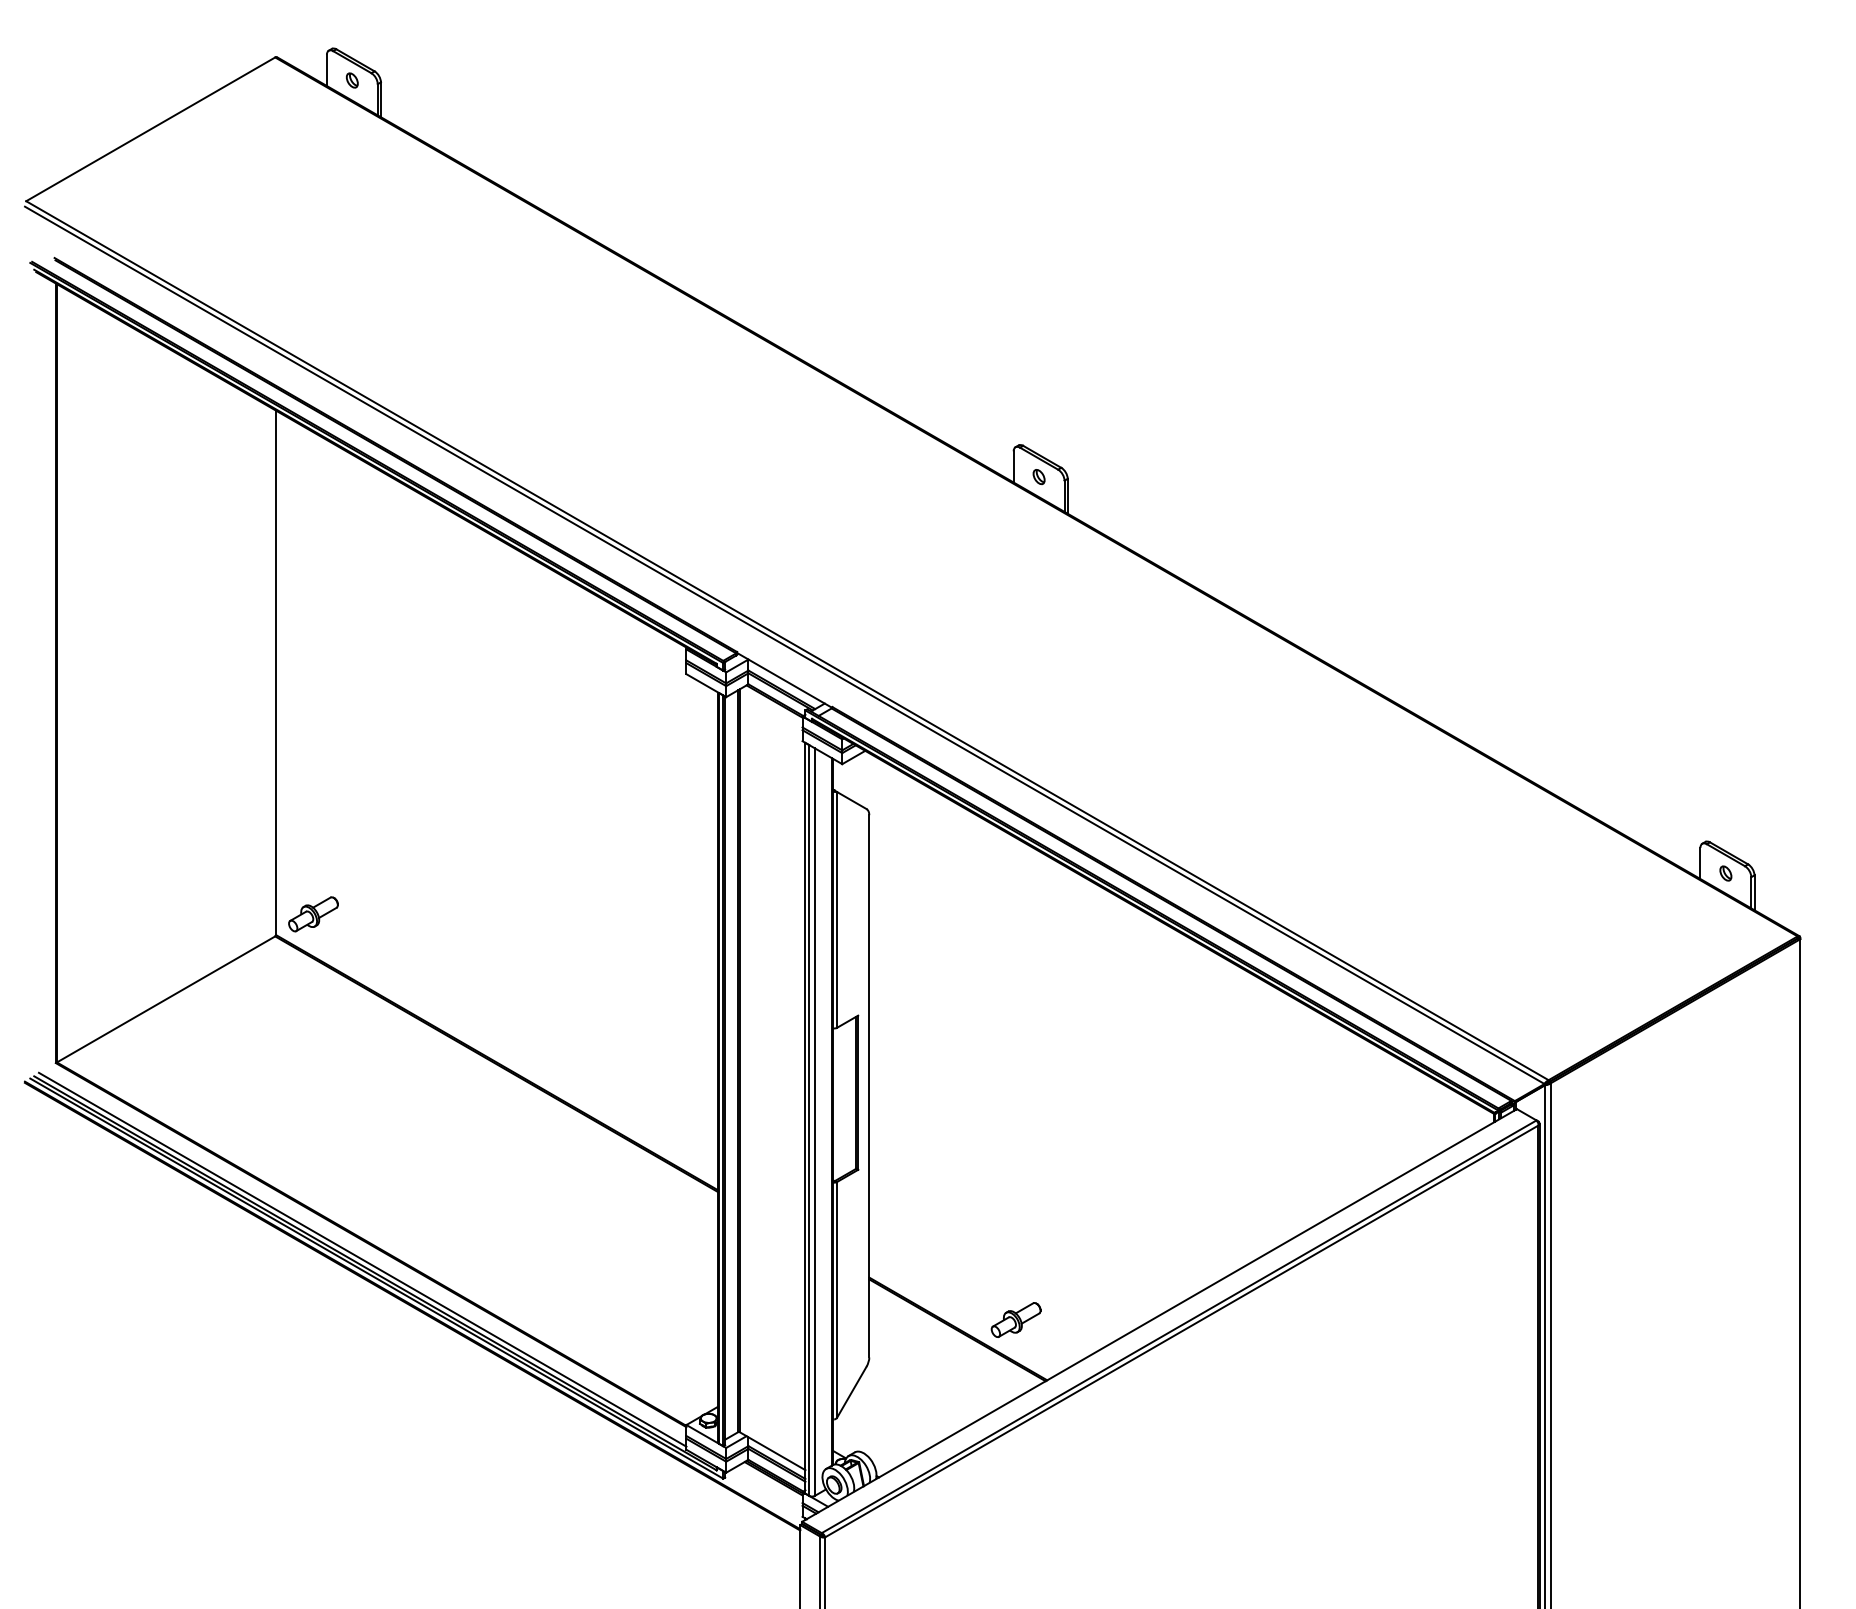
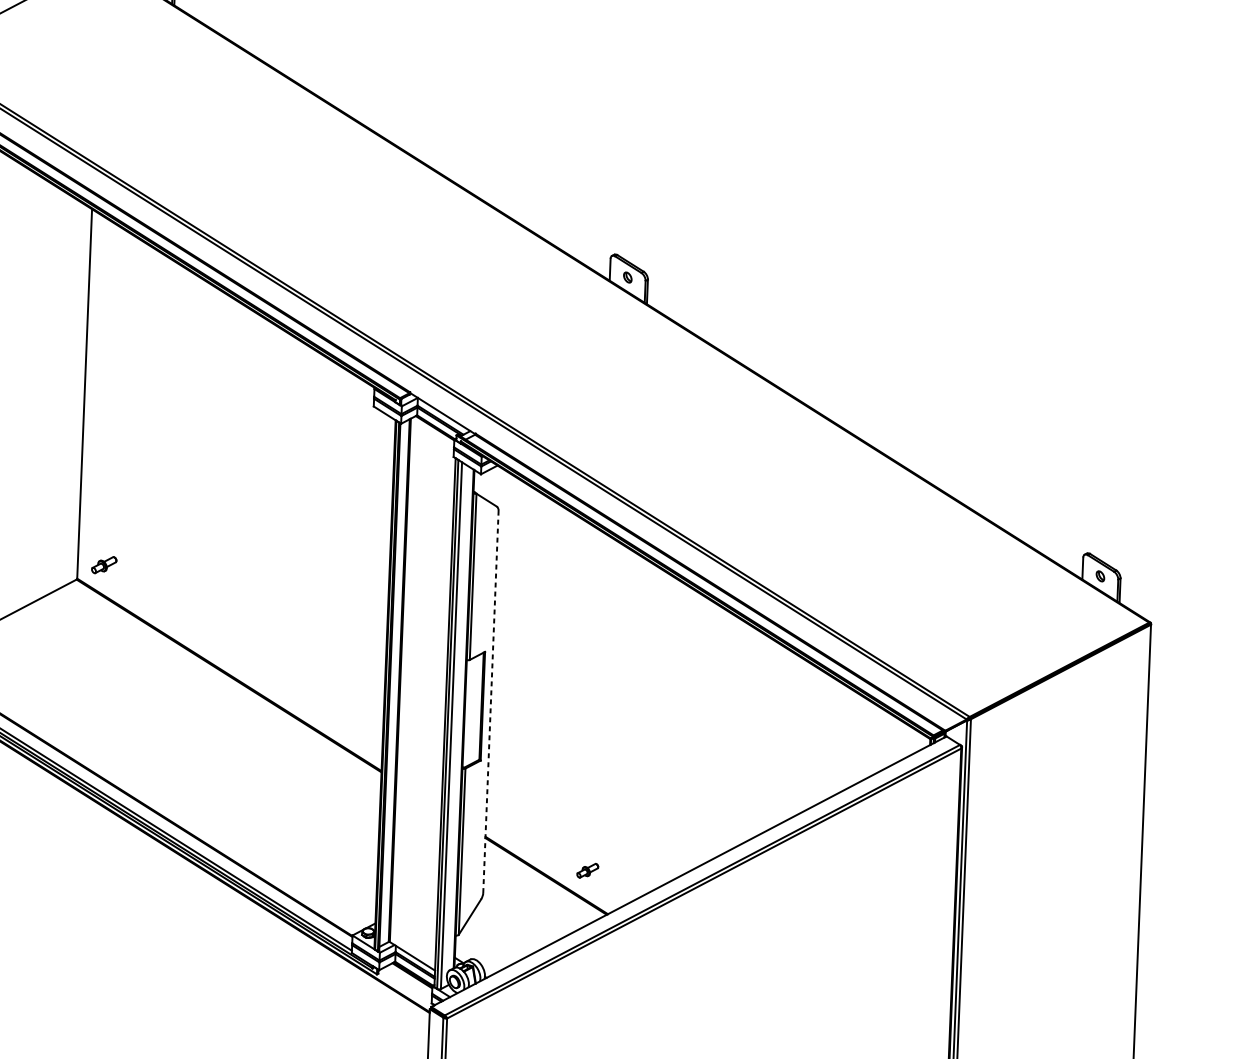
part: (313, 914) -> (104, 565), size x0.7
line: (869, 1085) -> (491, 701), solid -> dashed
part: (1015, 1319) -> (587, 870), size x0.6

